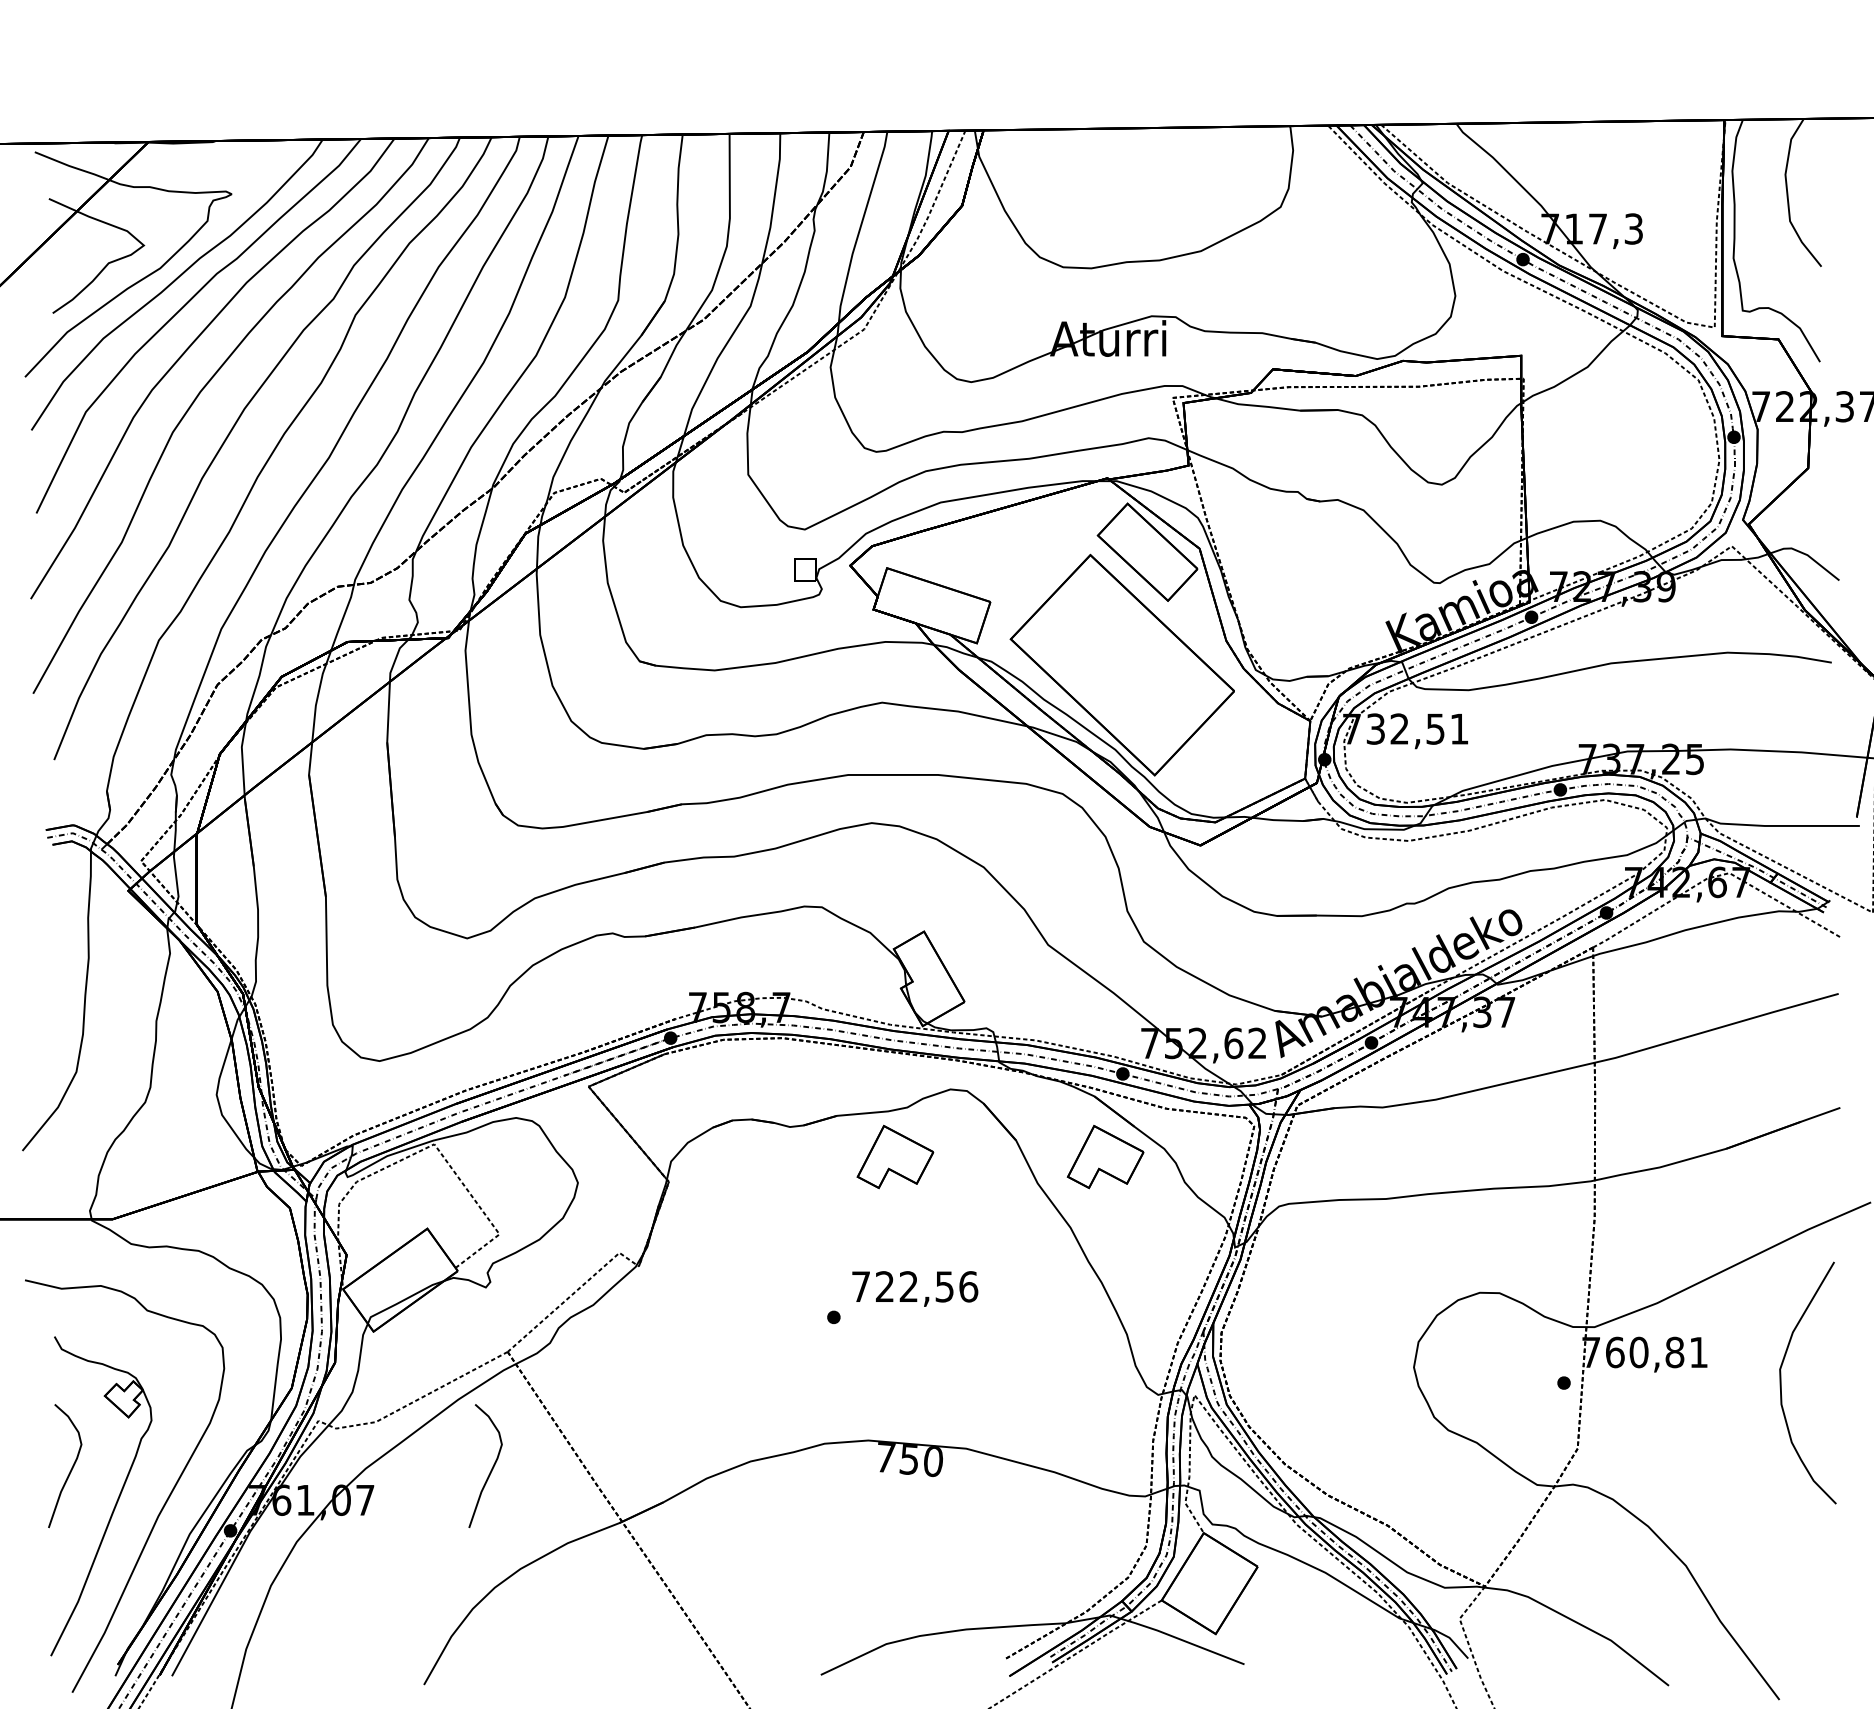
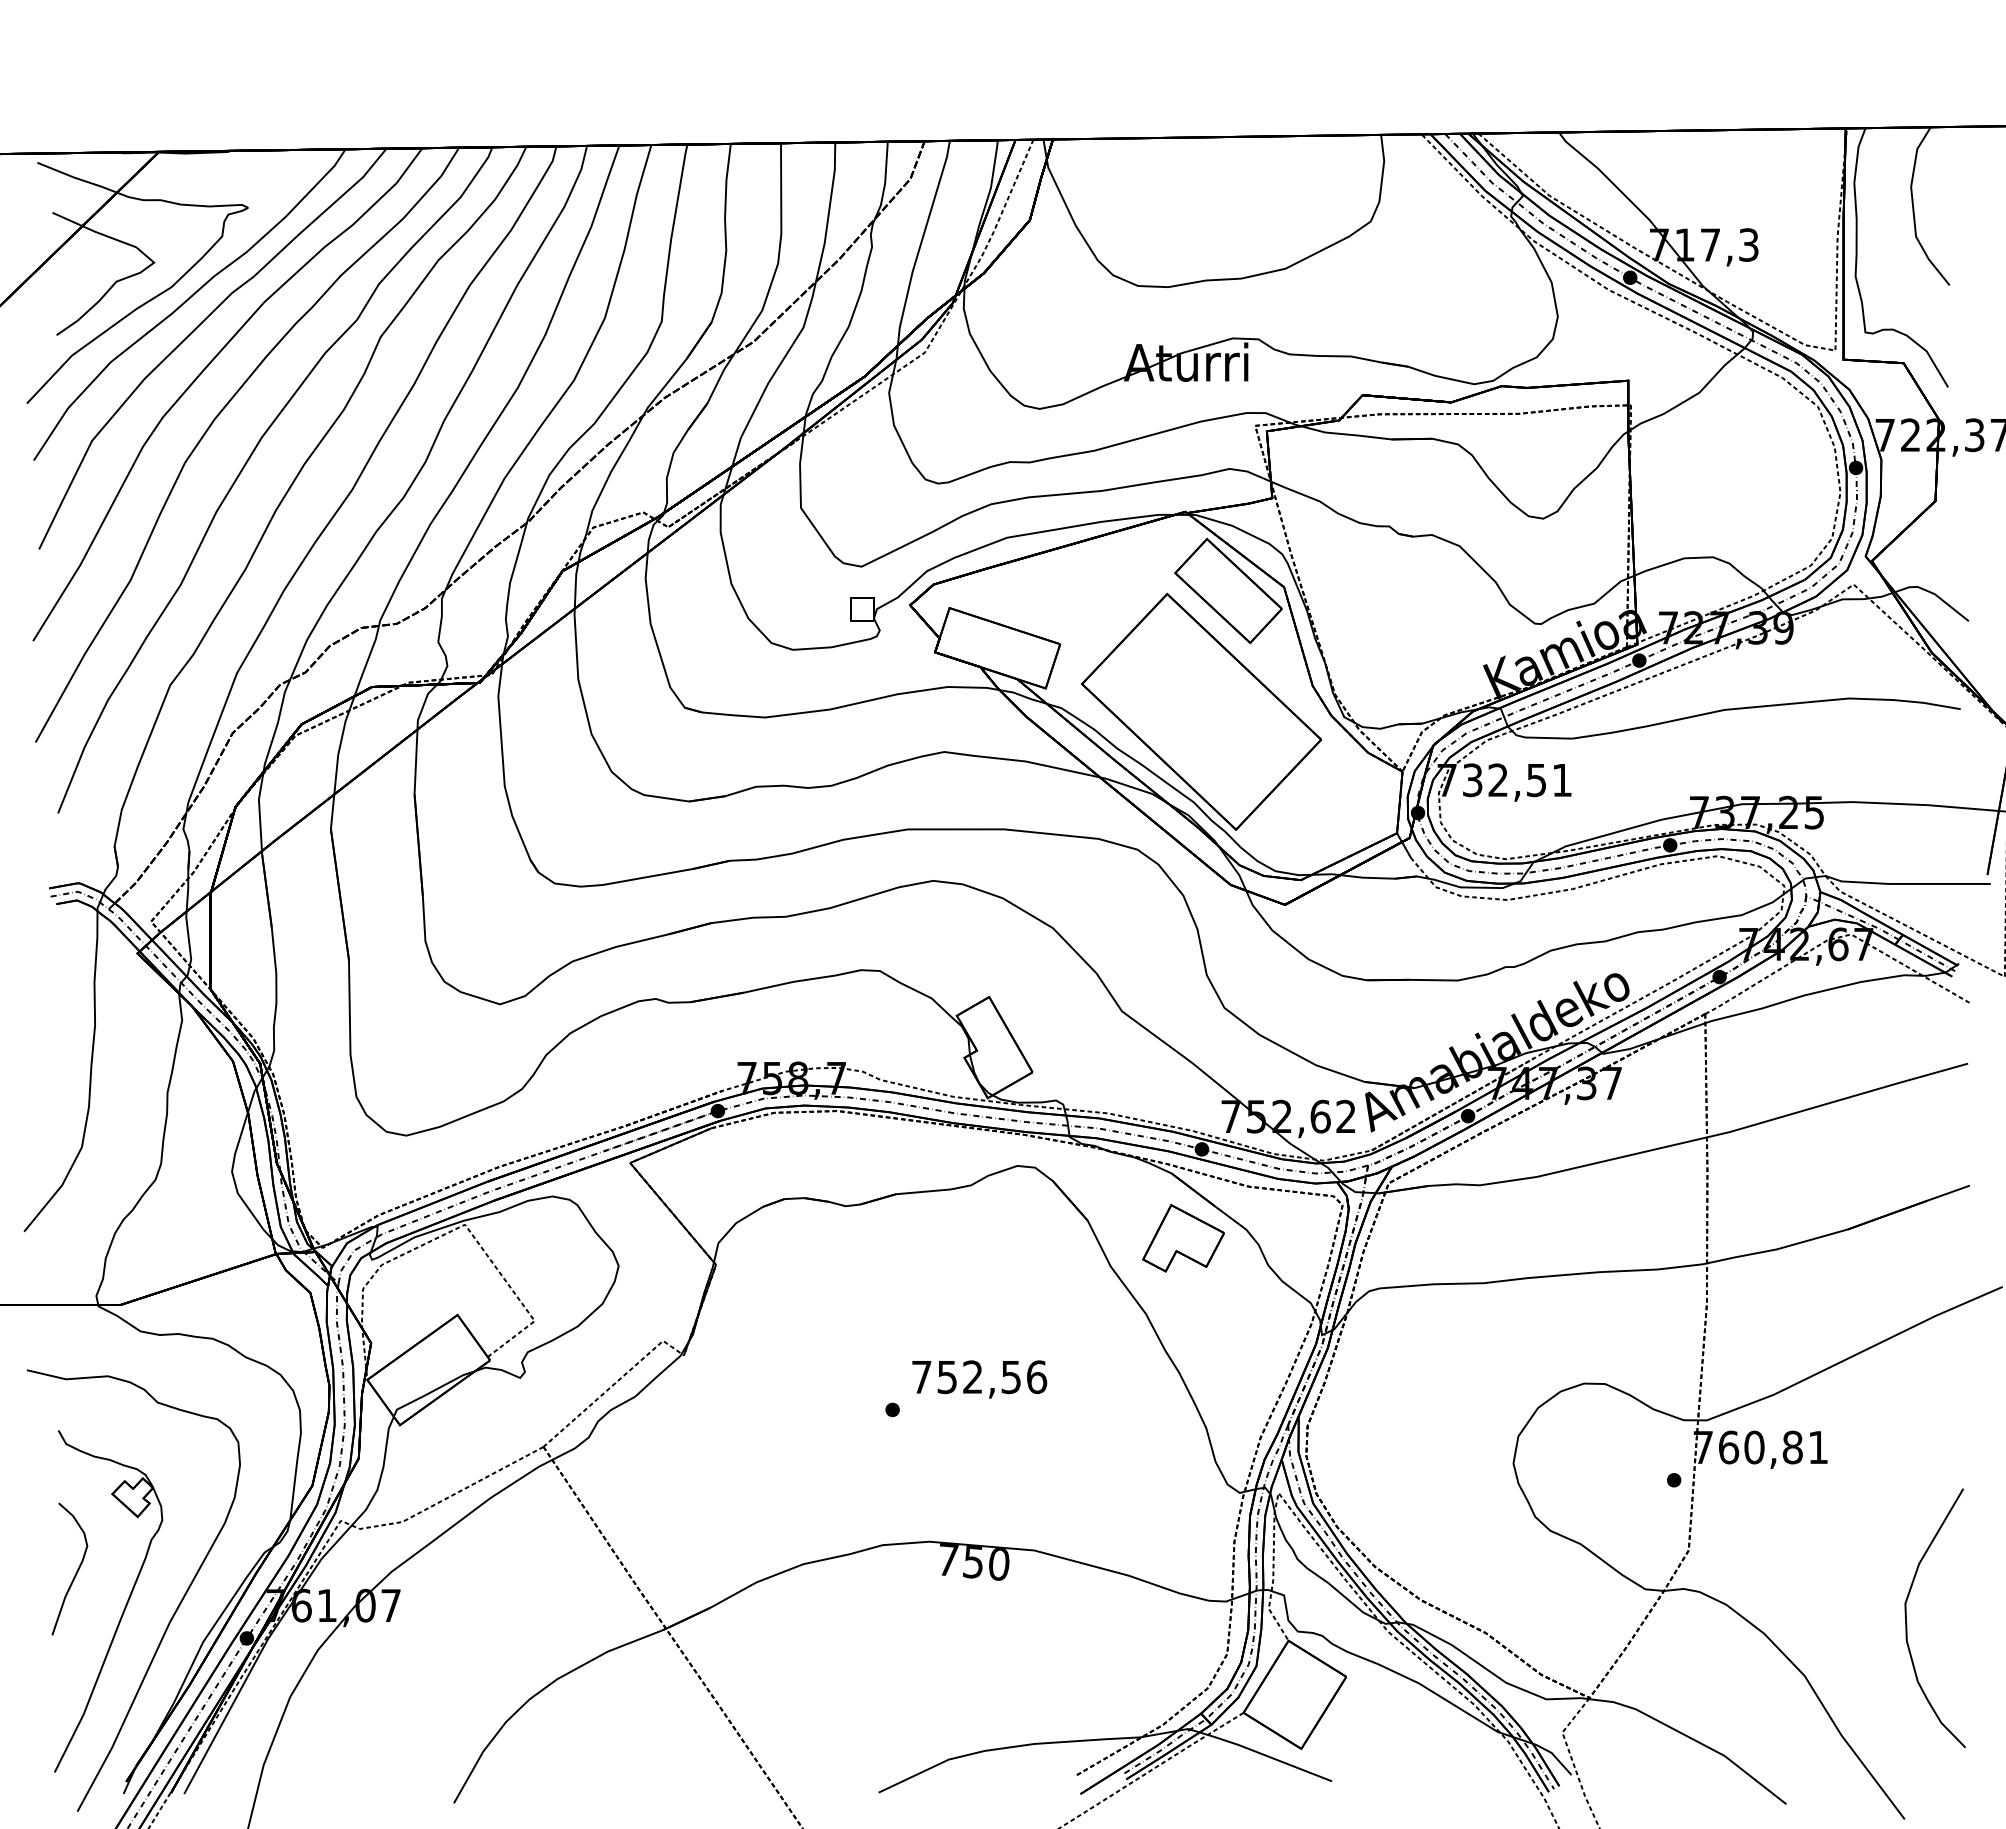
part: (895, 1157) -> (958, 1238), removed
text: (884, 1287) -> (946, 1377), 722,56 -> 752,56
curve: (1782, 1387) -> (1907, 1623), moved
curve: (491, 1468) -> (526, 1571), removed

